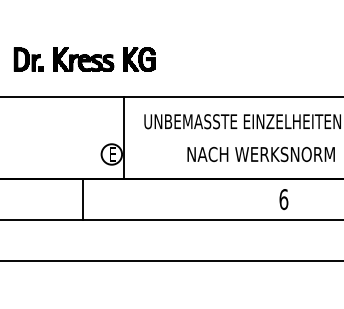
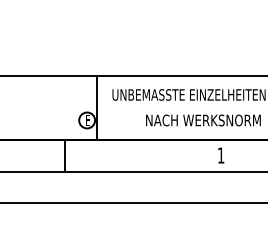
part: (84, 59) -> (65, 46), removed
text: (283, 199) -> (220, 155), 6 -> 1

